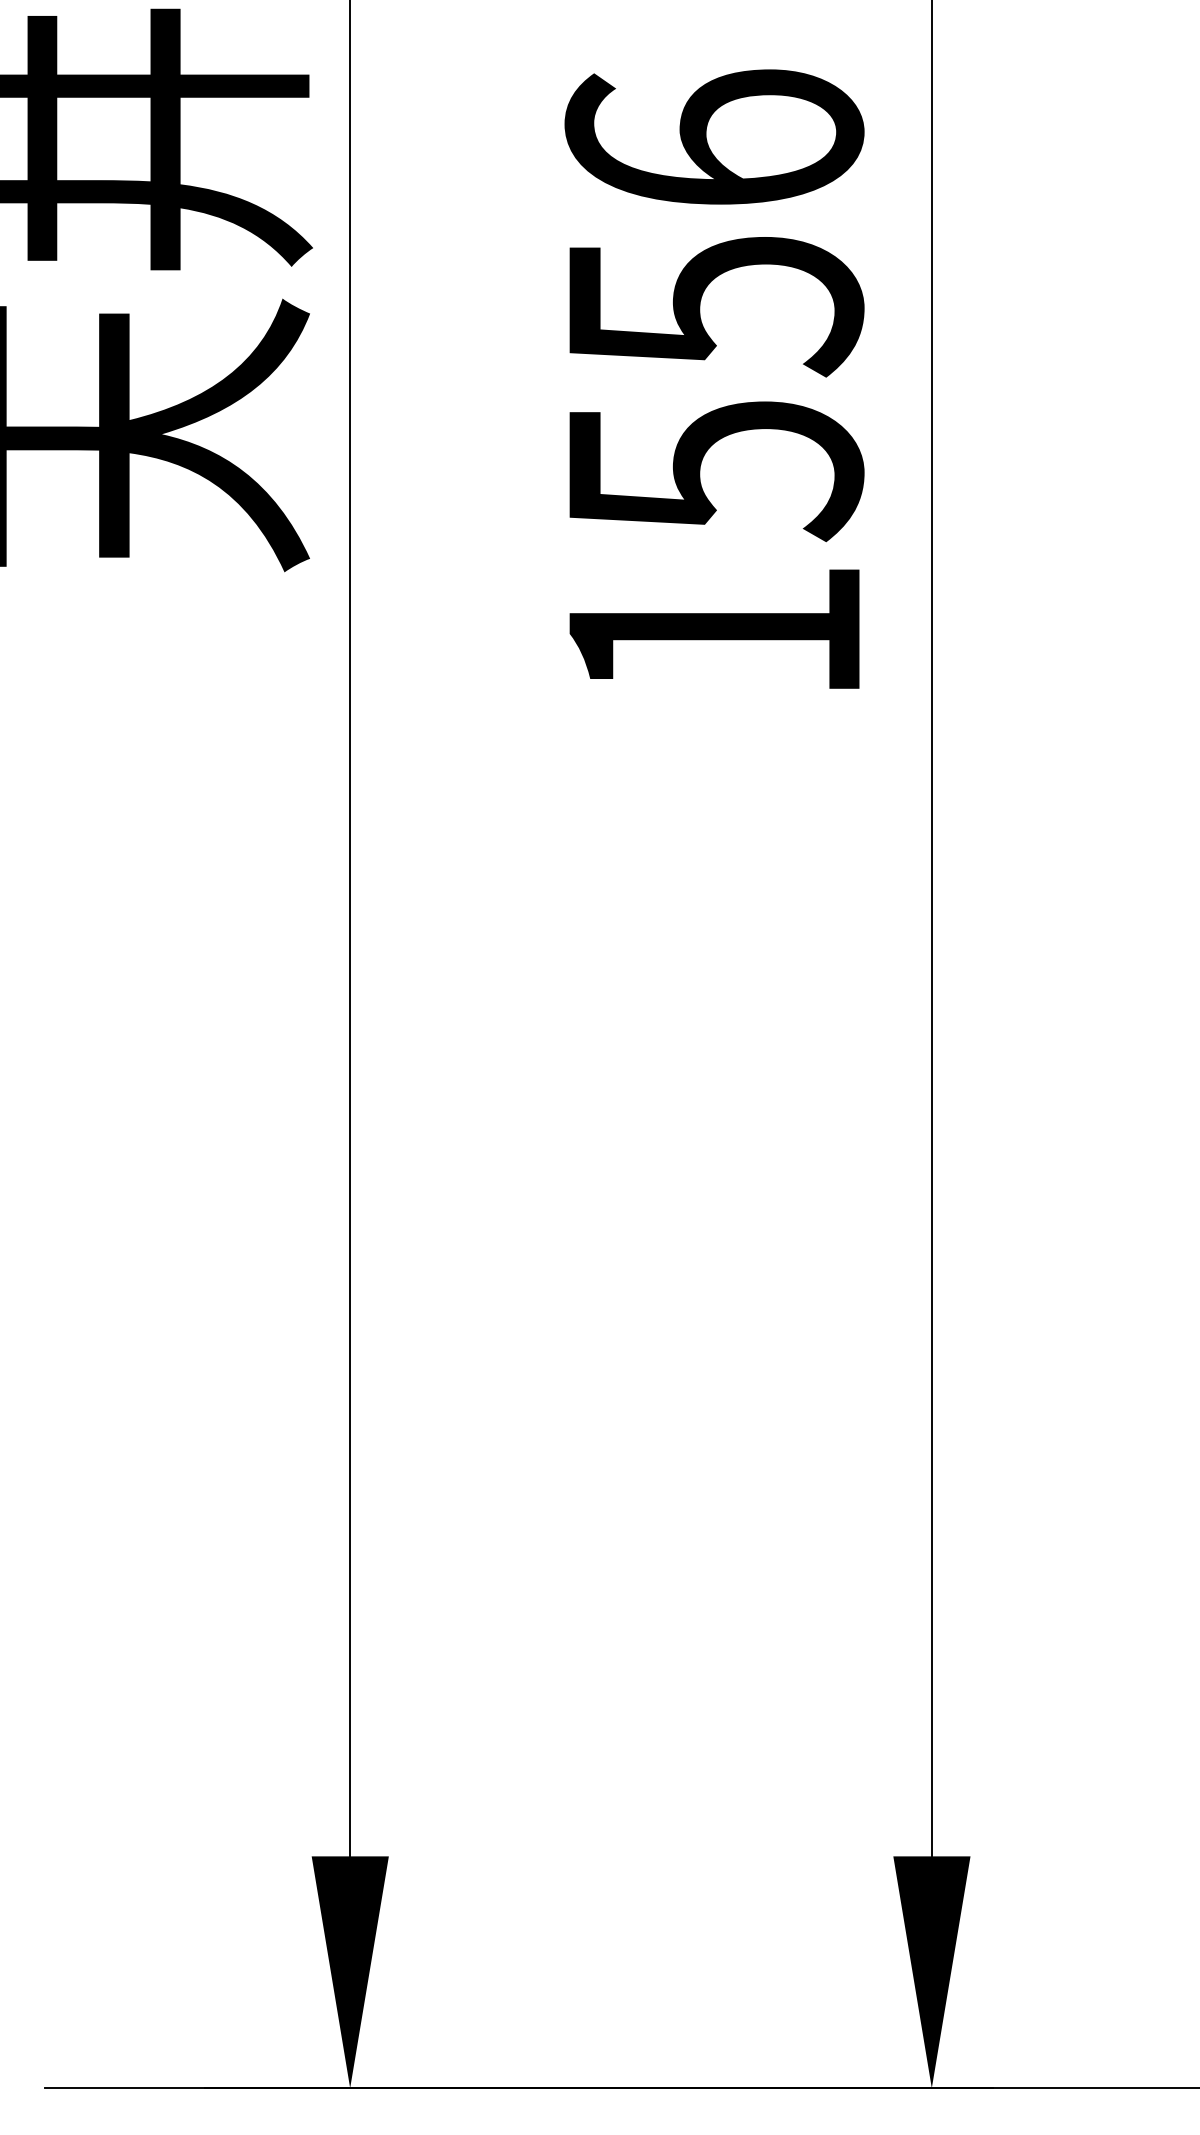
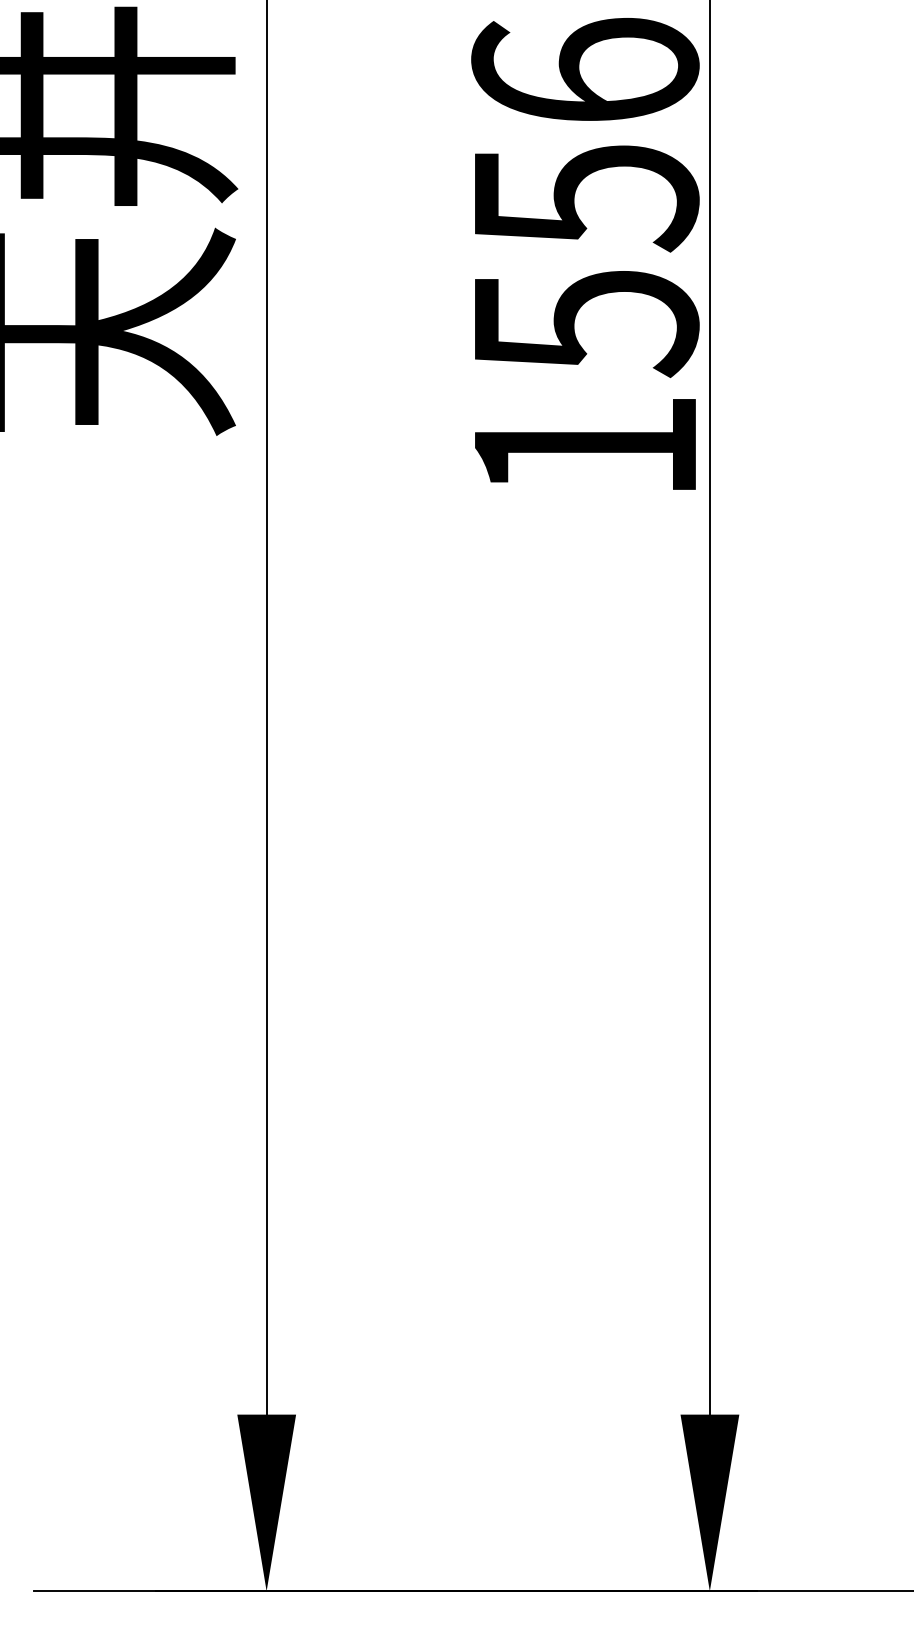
text: (714, 378) -> (585, 253), moved

